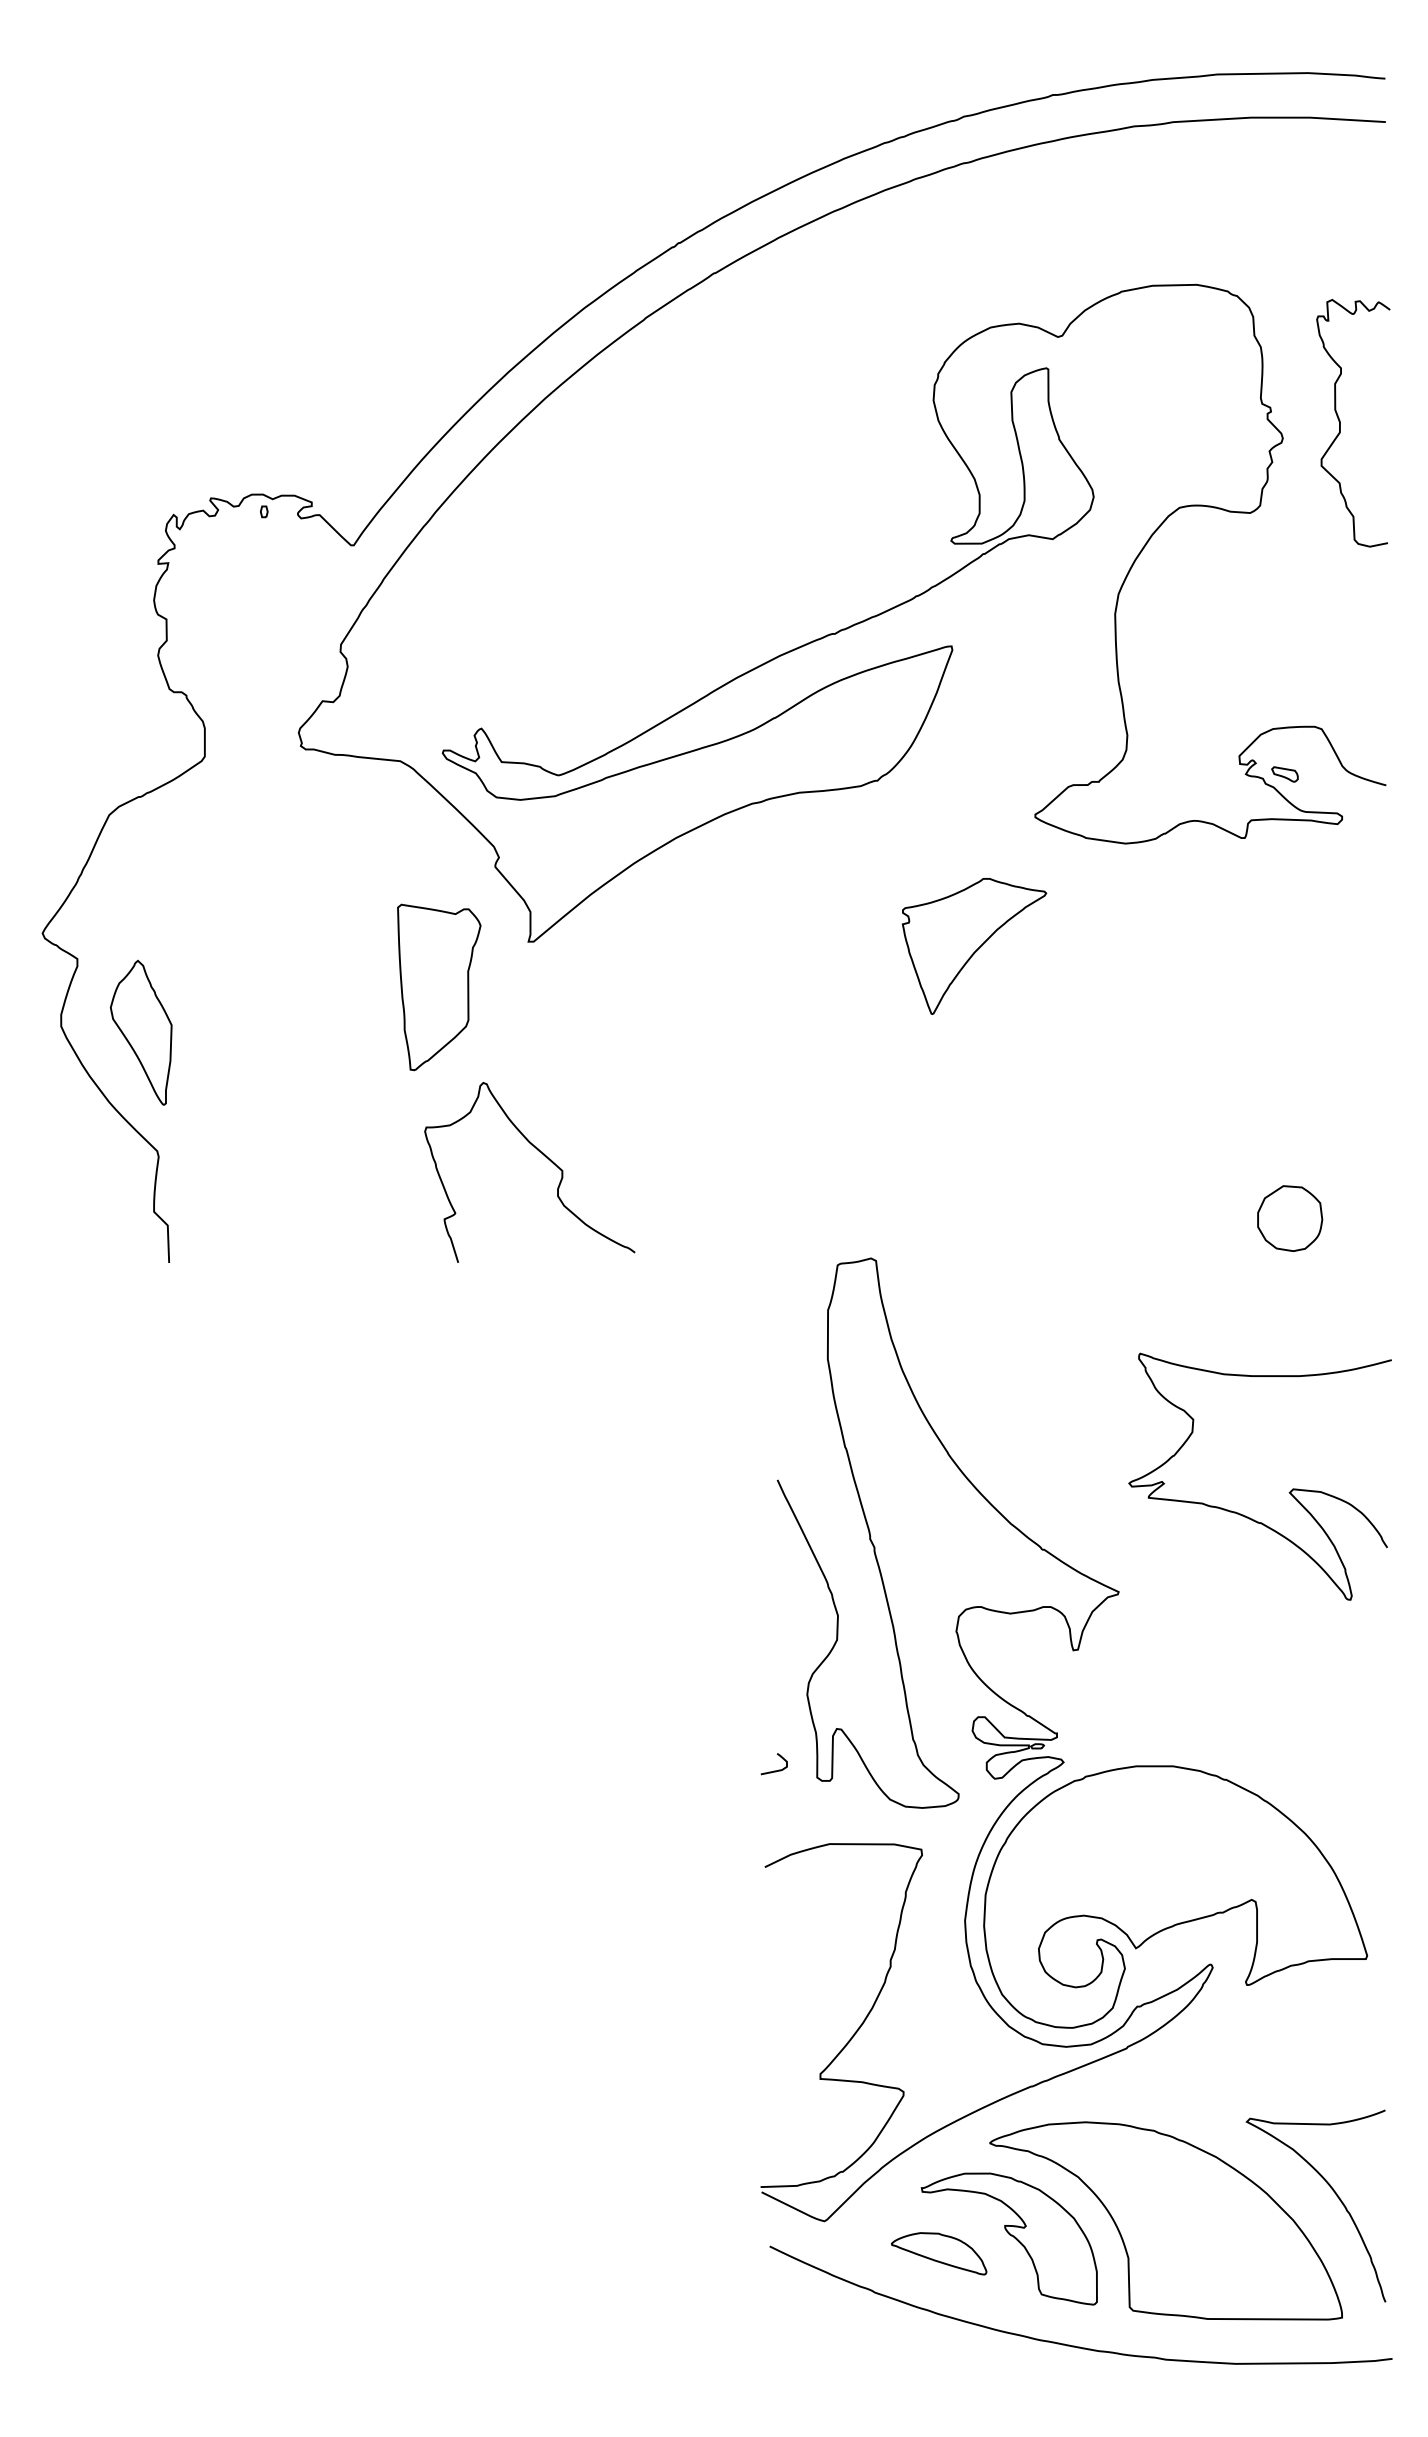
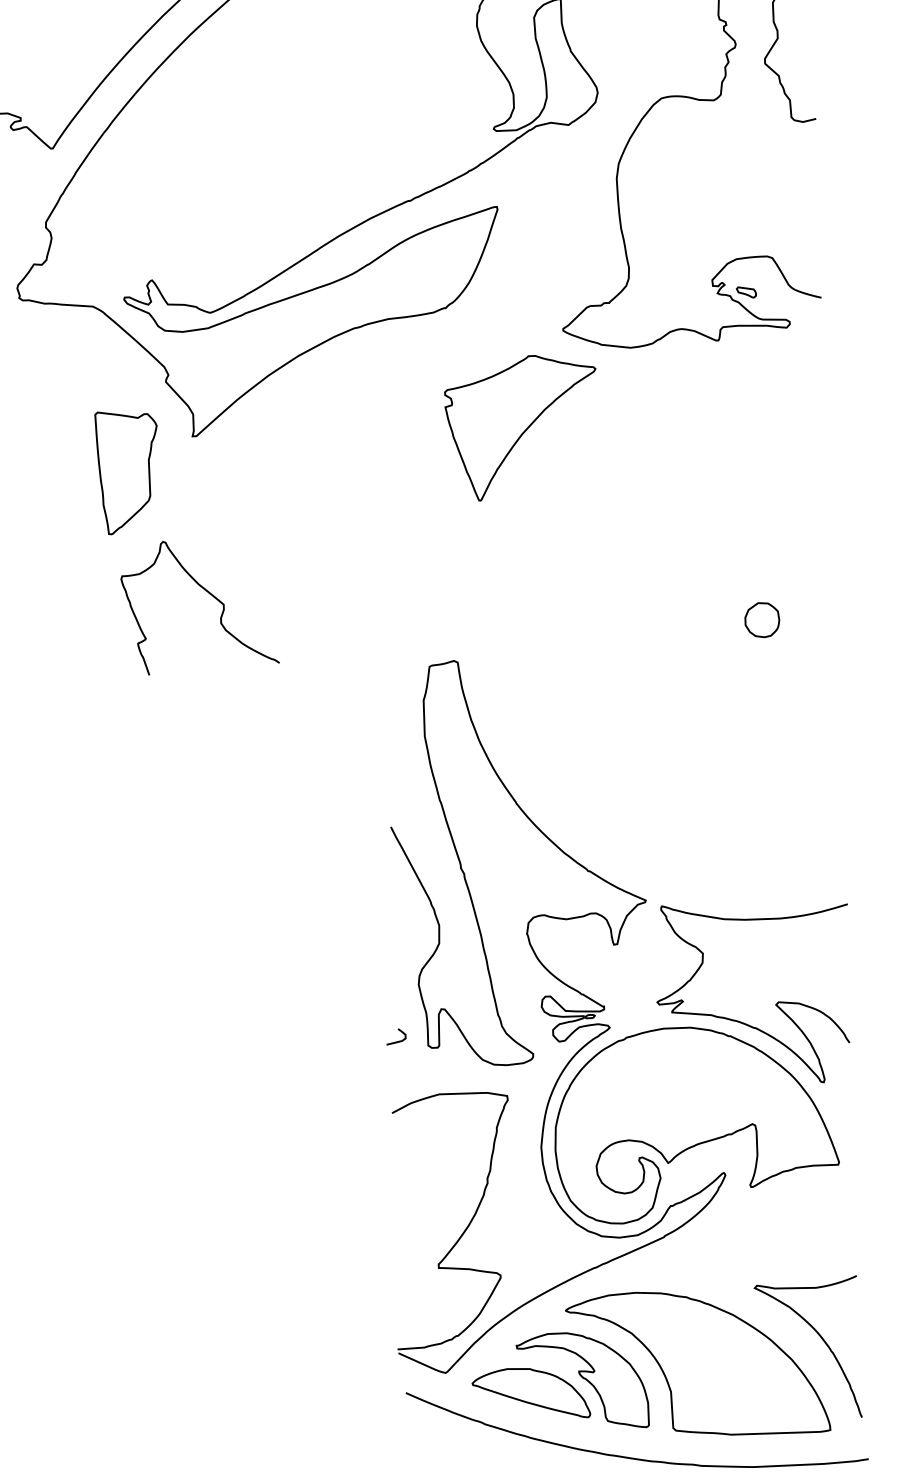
part: (974, 946) -> (521, 427), size x1.43
part: (1290, 1218) -> (762, 620), size x0.71
curve: (1288, 1492) -> (775, 1004), moved
part: (938, 2253) -> (530, 1393), size x1.67

